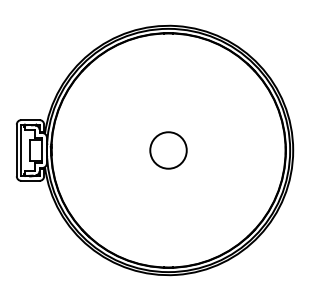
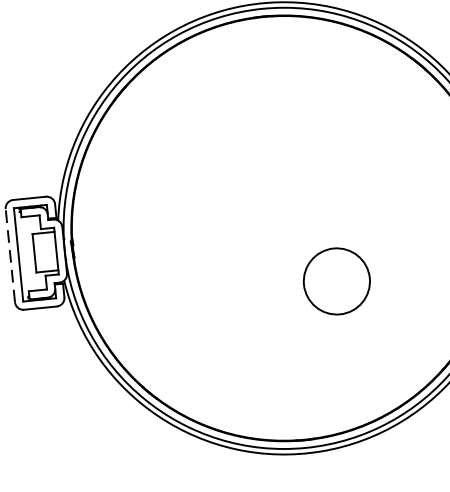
line: (16, 150) -> (9, 255), solid -> dashed
circle: (168, 150) -> (336, 281), moved

